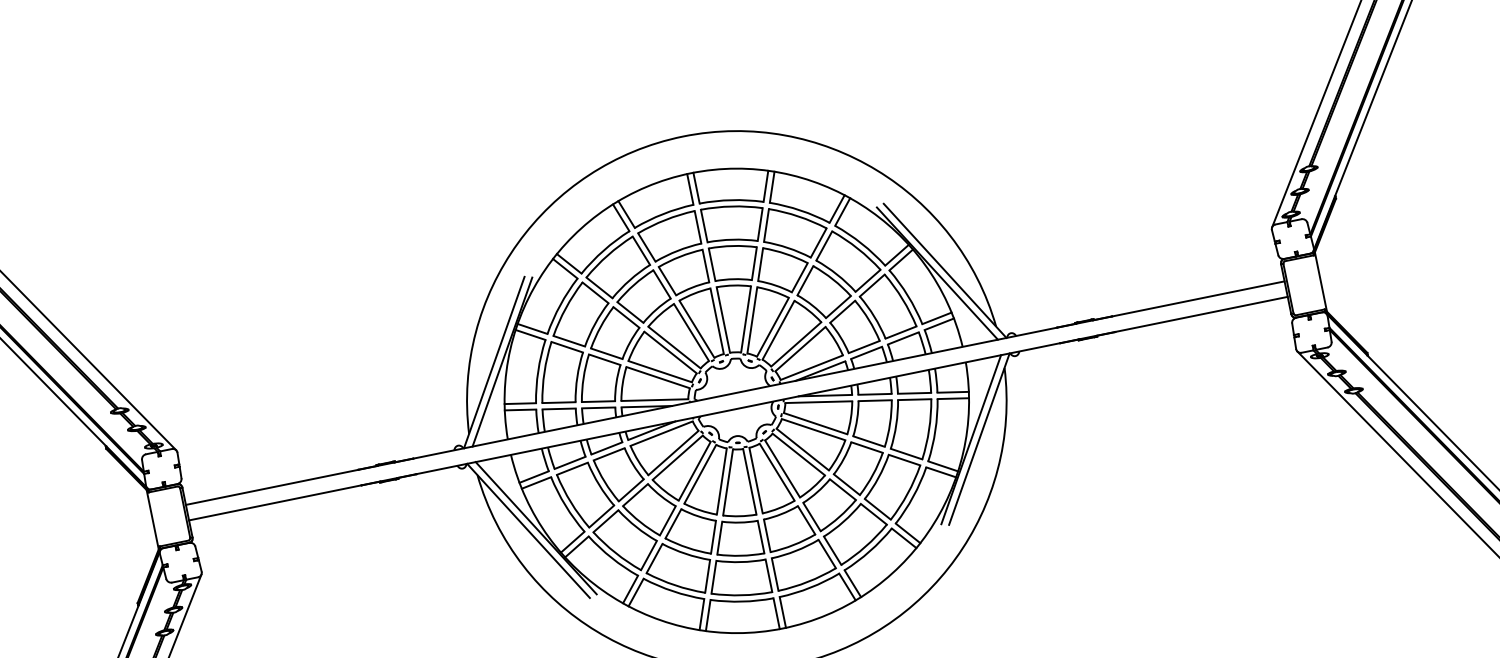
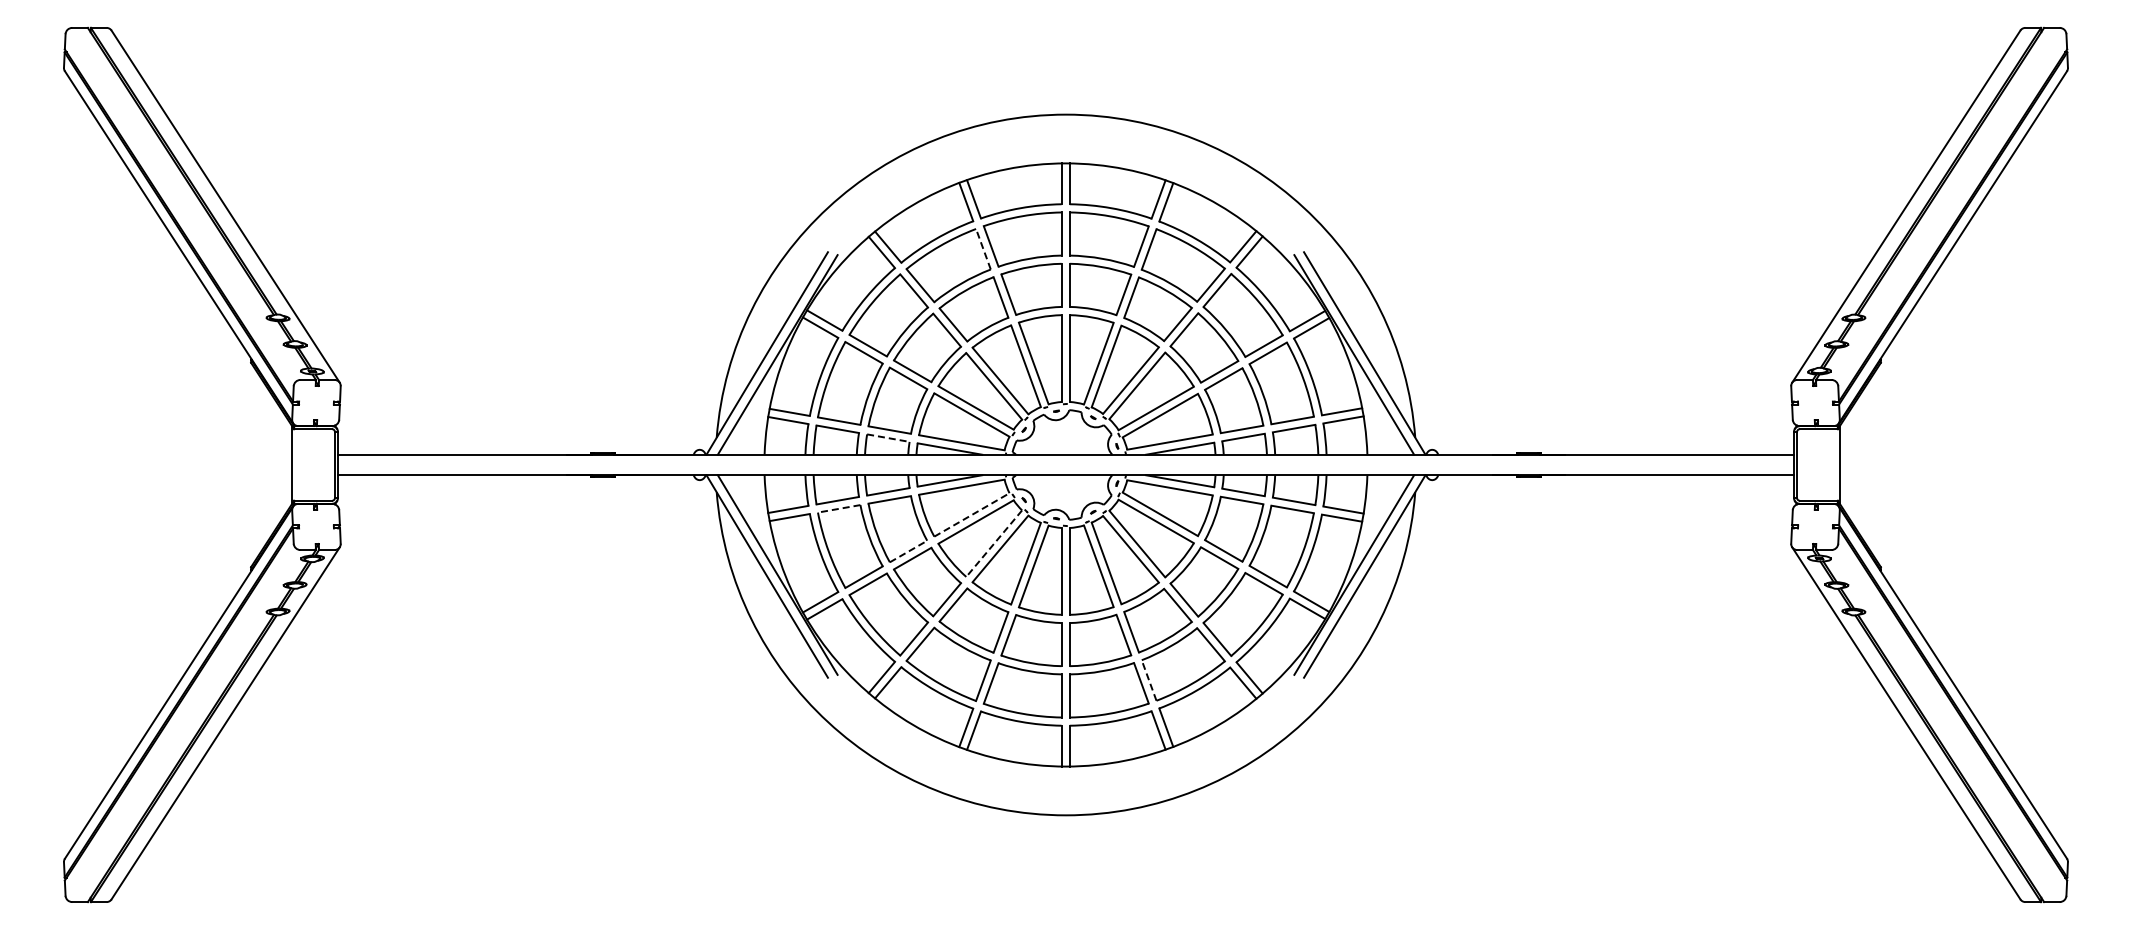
line: (641, 250) -> (983, 249), solid -> dashed
line: (598, 408) -> (888, 438), solid -> dashed
line: (673, 452) -> (972, 514), solid -> dashed
line: (572, 468) -> (839, 508), solid -> dashed
line: (694, 472) -> (993, 544), solid -> dashed
line: (631, 490) -> (908, 551), solid -> dashed
line: (832, 550) -> (1149, 680), solid -> dashed

